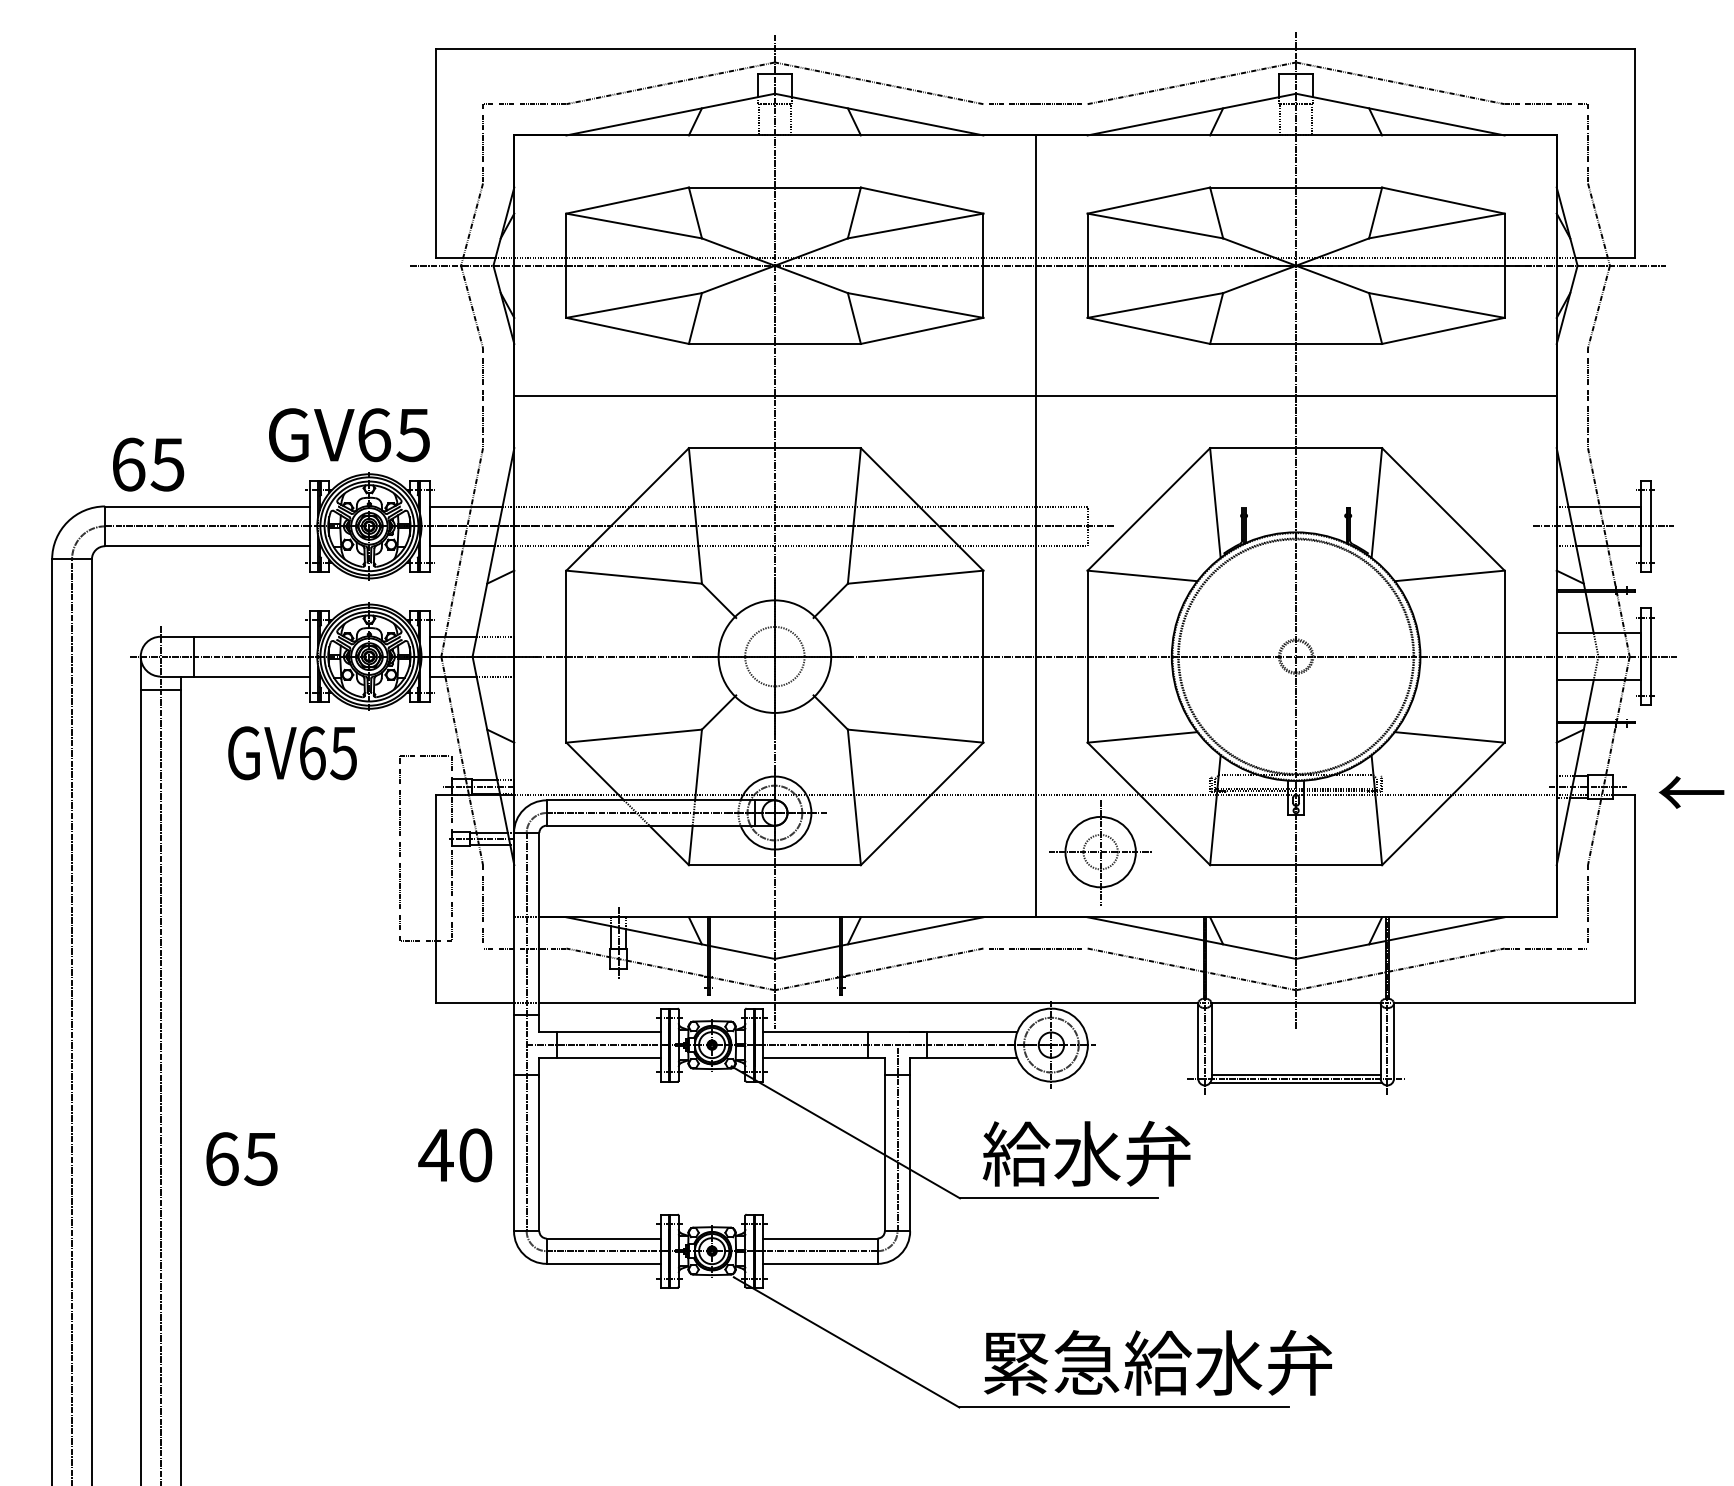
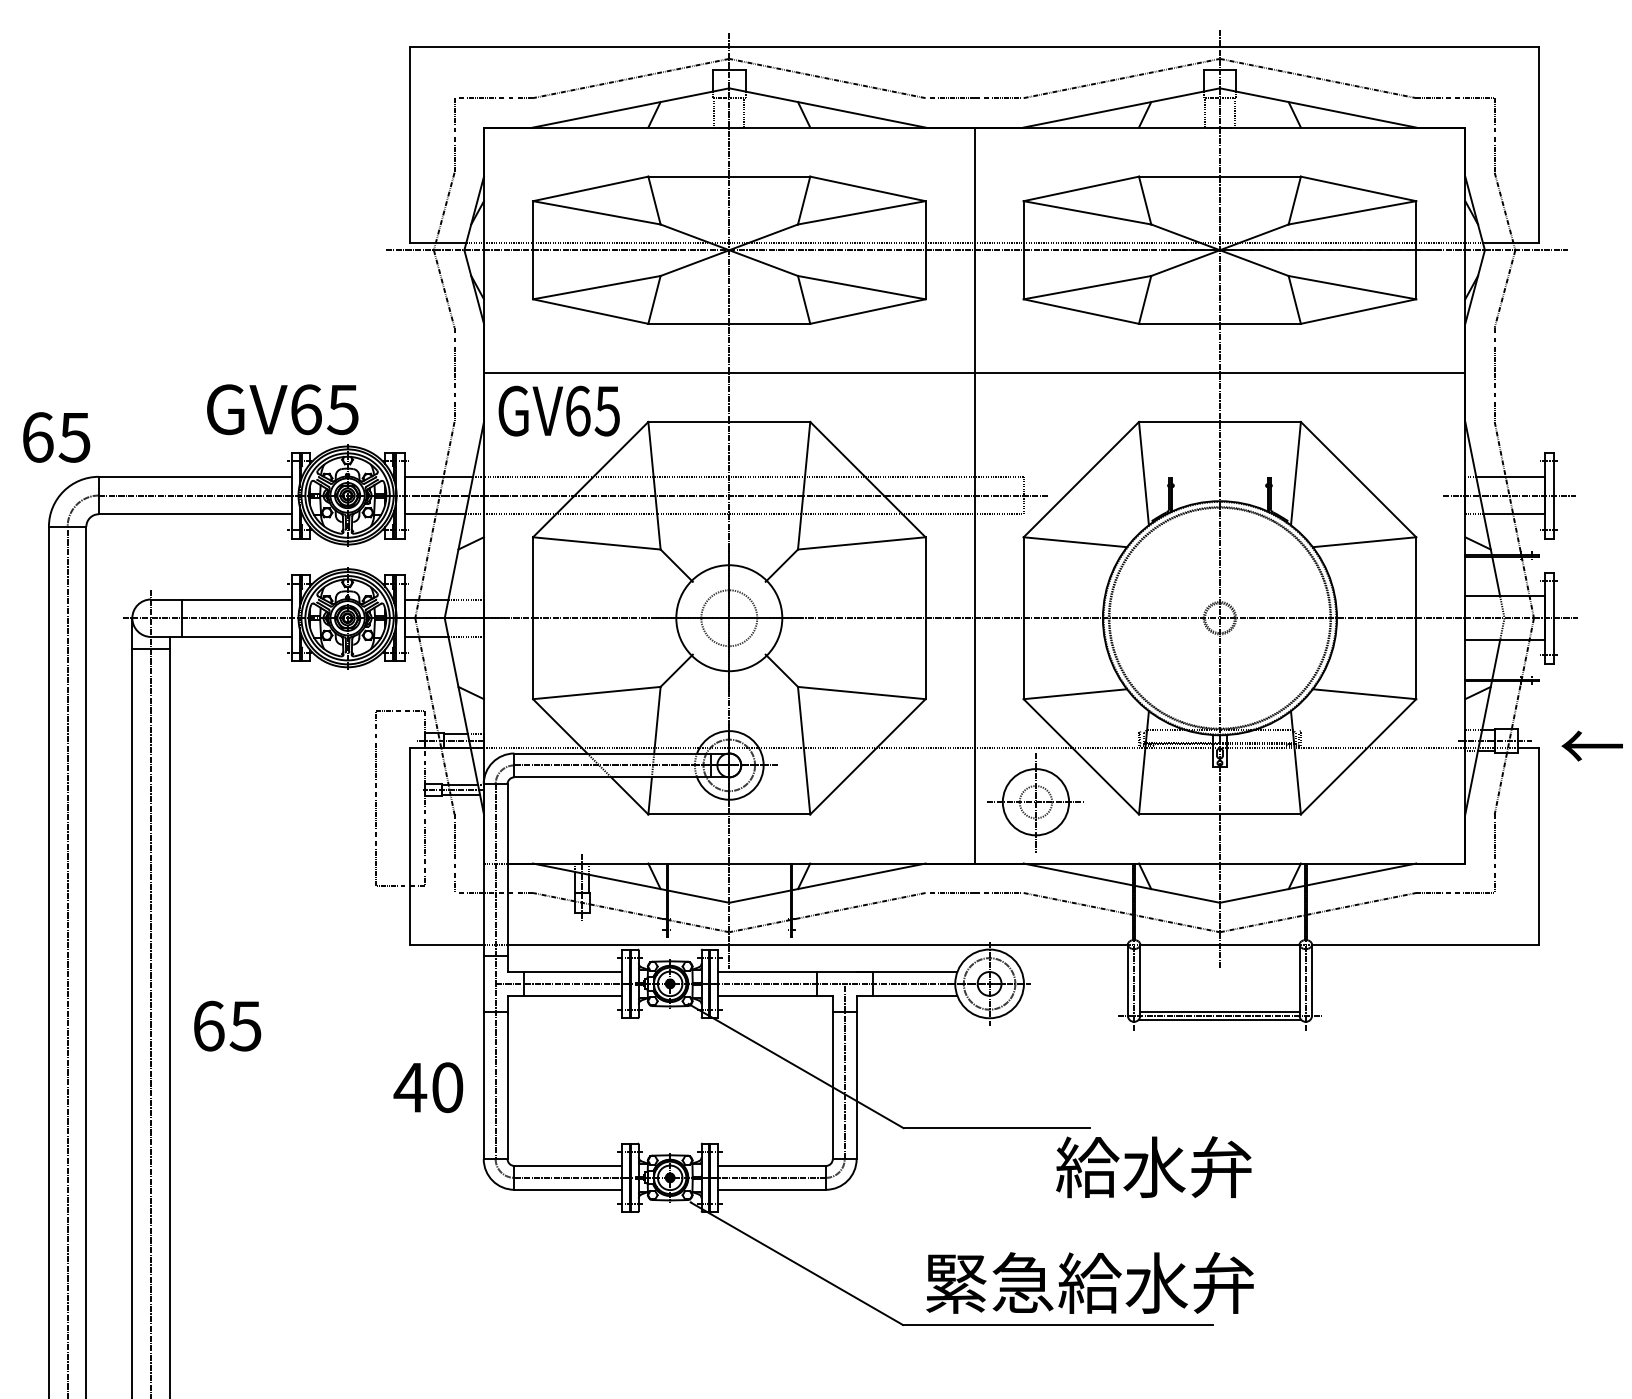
text: (349, 434) -> (282, 409), moved
text: (148, 464) -> (56, 437), moved
text: (291, 752) -> (558, 410), moved
text: (1086, 1154) -> (1153, 1167), moved
text: (241, 1158) -> (227, 1025), moved

